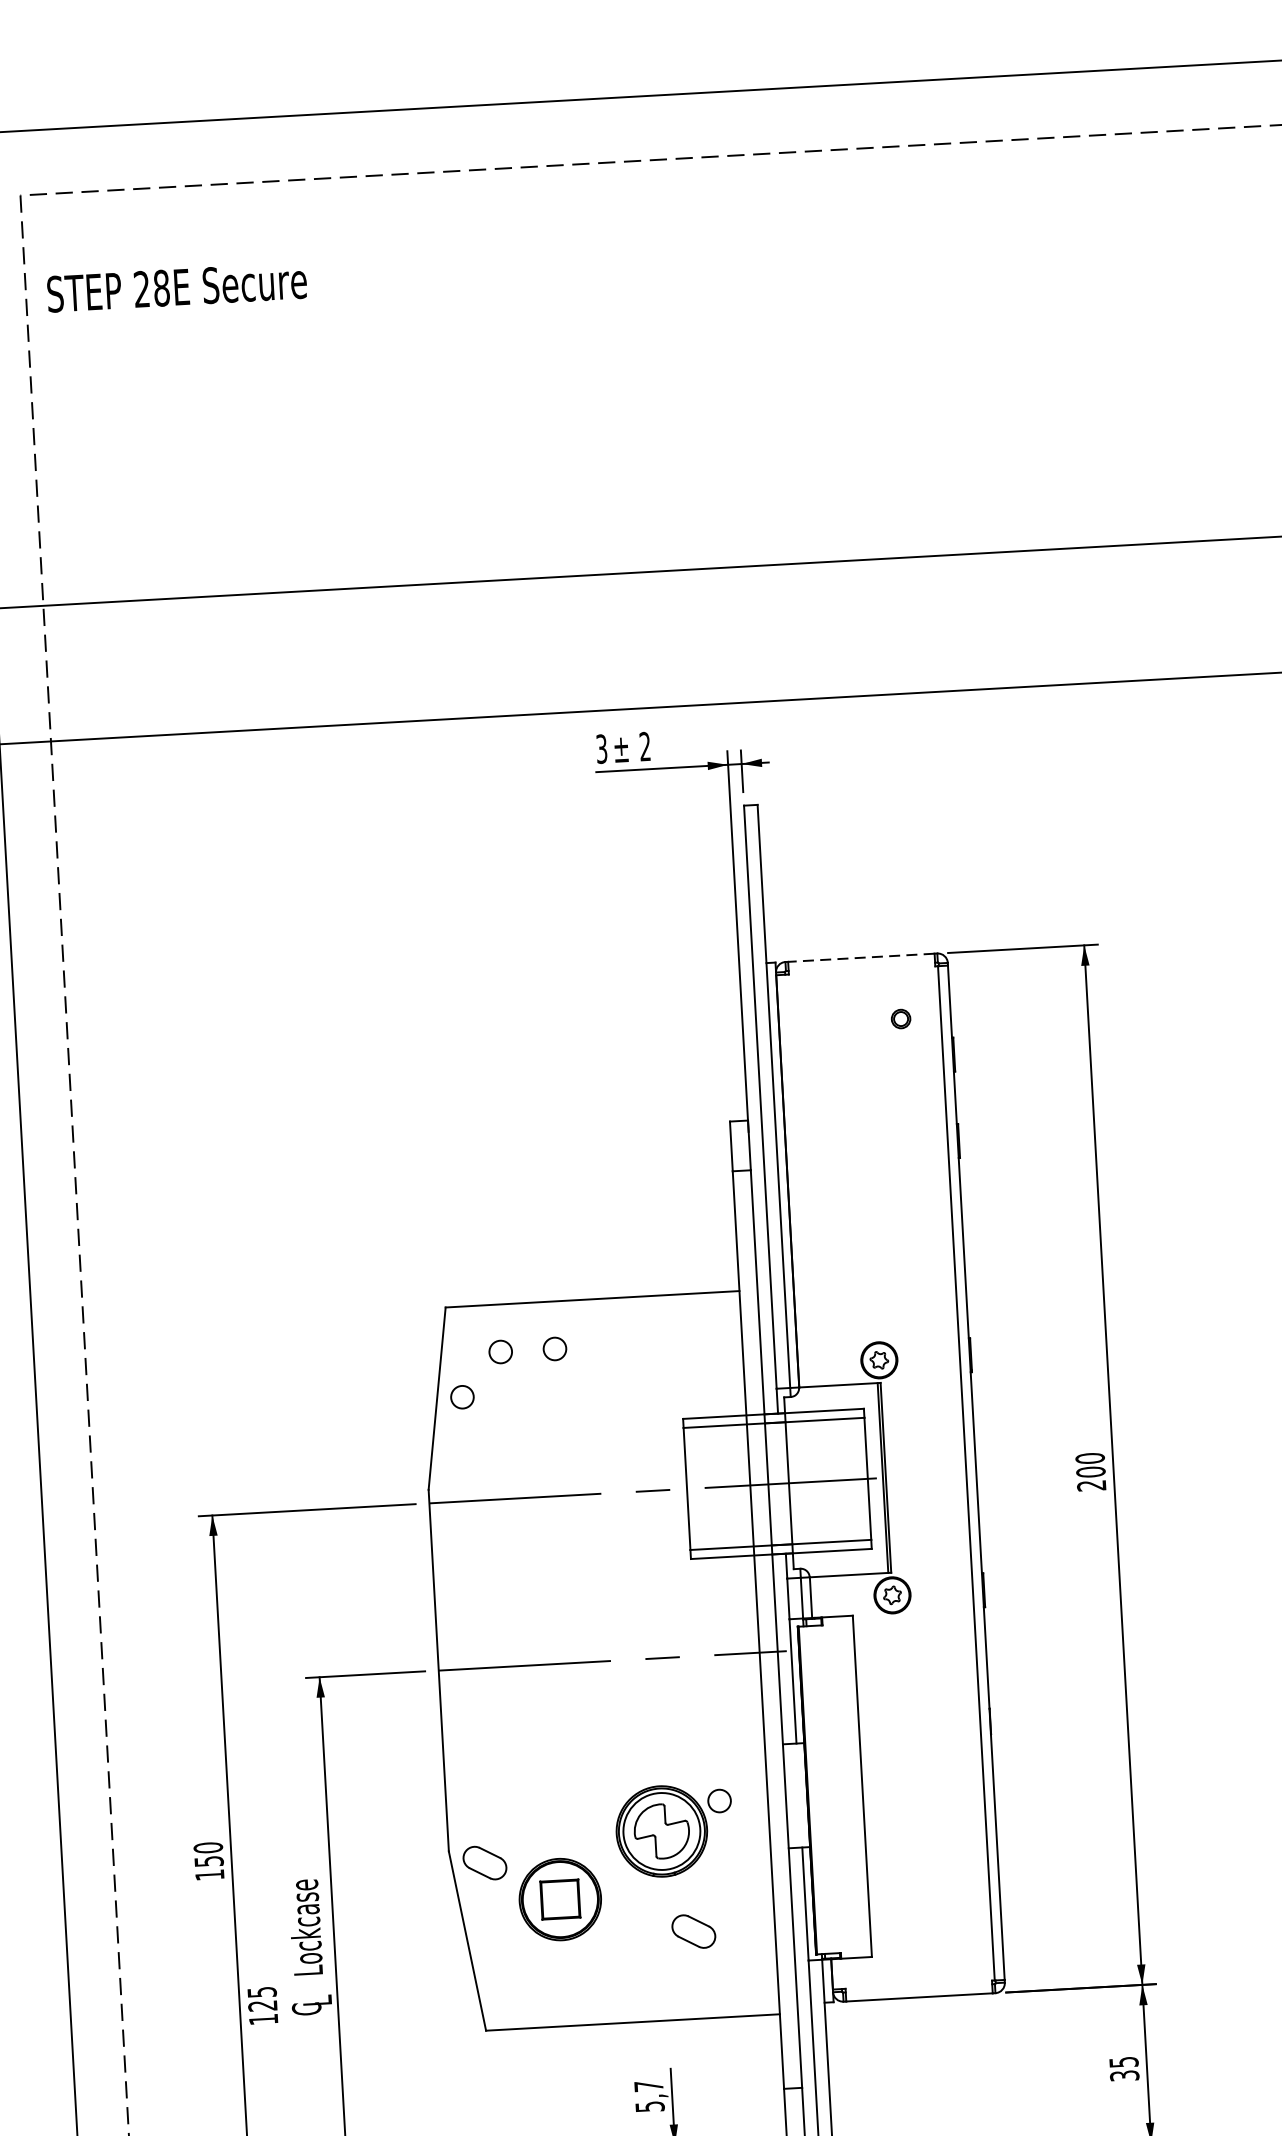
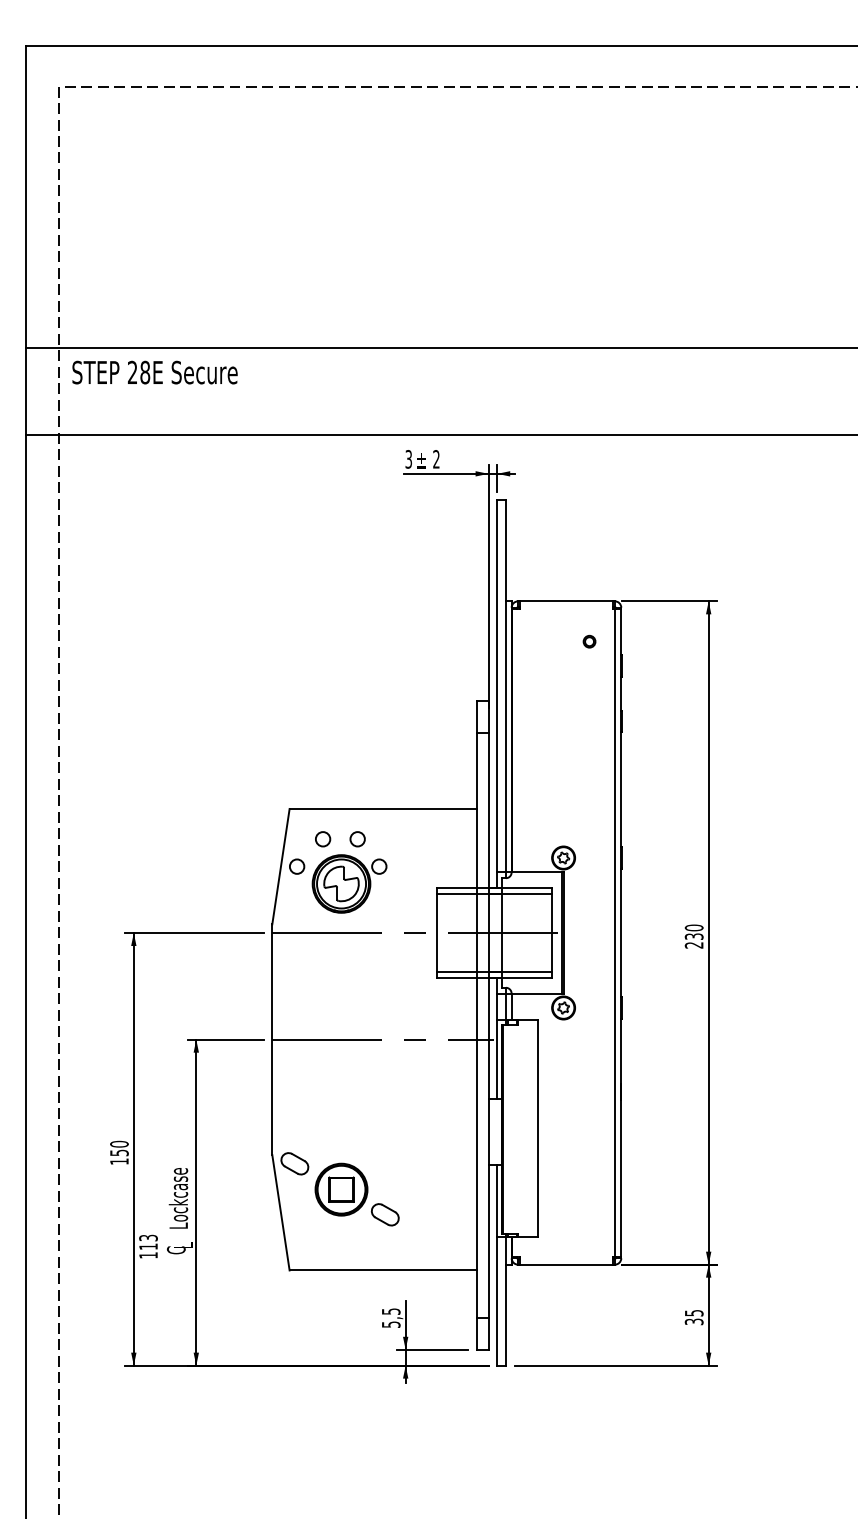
text: (176, 287) -> (154, 372), moved
line: (861, 958) -> (566, 601), dashed -> solid
text: (1089, 1471) -> (693, 936), 200 -> 230
part: (674, 1830) -> (349, 883), moved
part: (692, 1931) -> (384, 1214), moved
text: (262, 1999) -> (148, 1242), 125 -> 113
text: (649, 2086) -> (391, 1311), 5,7 -> 5,5

